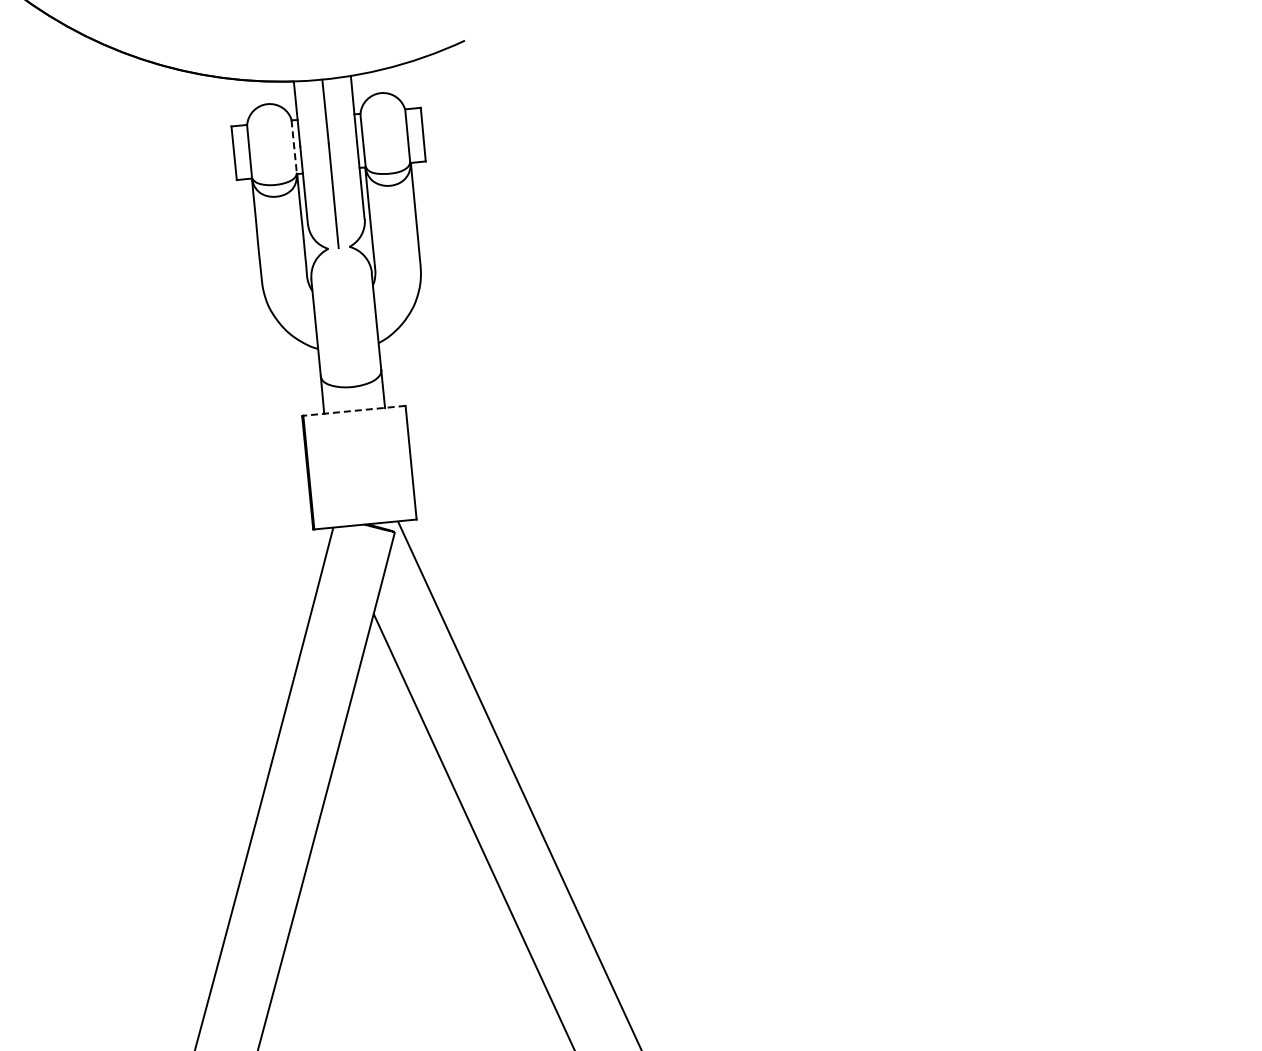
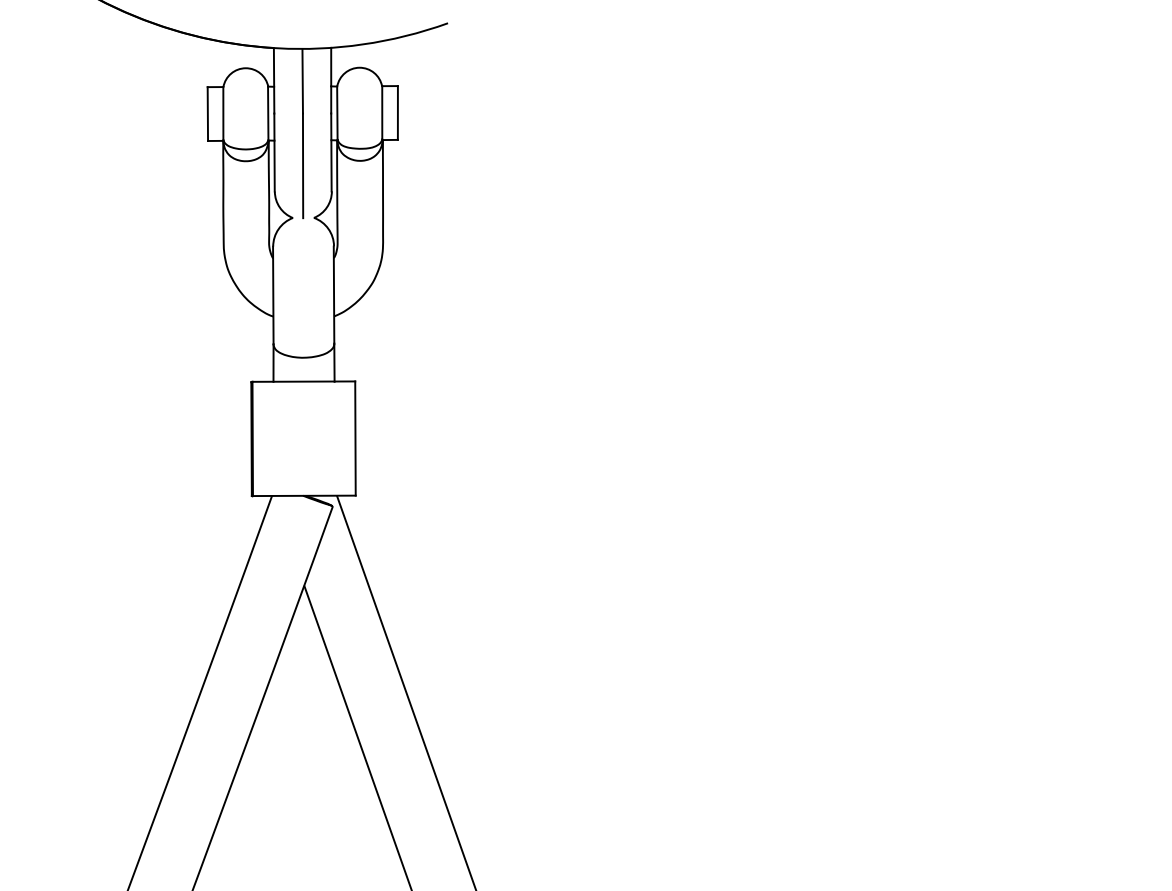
line: (294, 147) -> (268, 113), dashed -> solid
line: (353, 410) -> (302, 381), dashed -> solid

